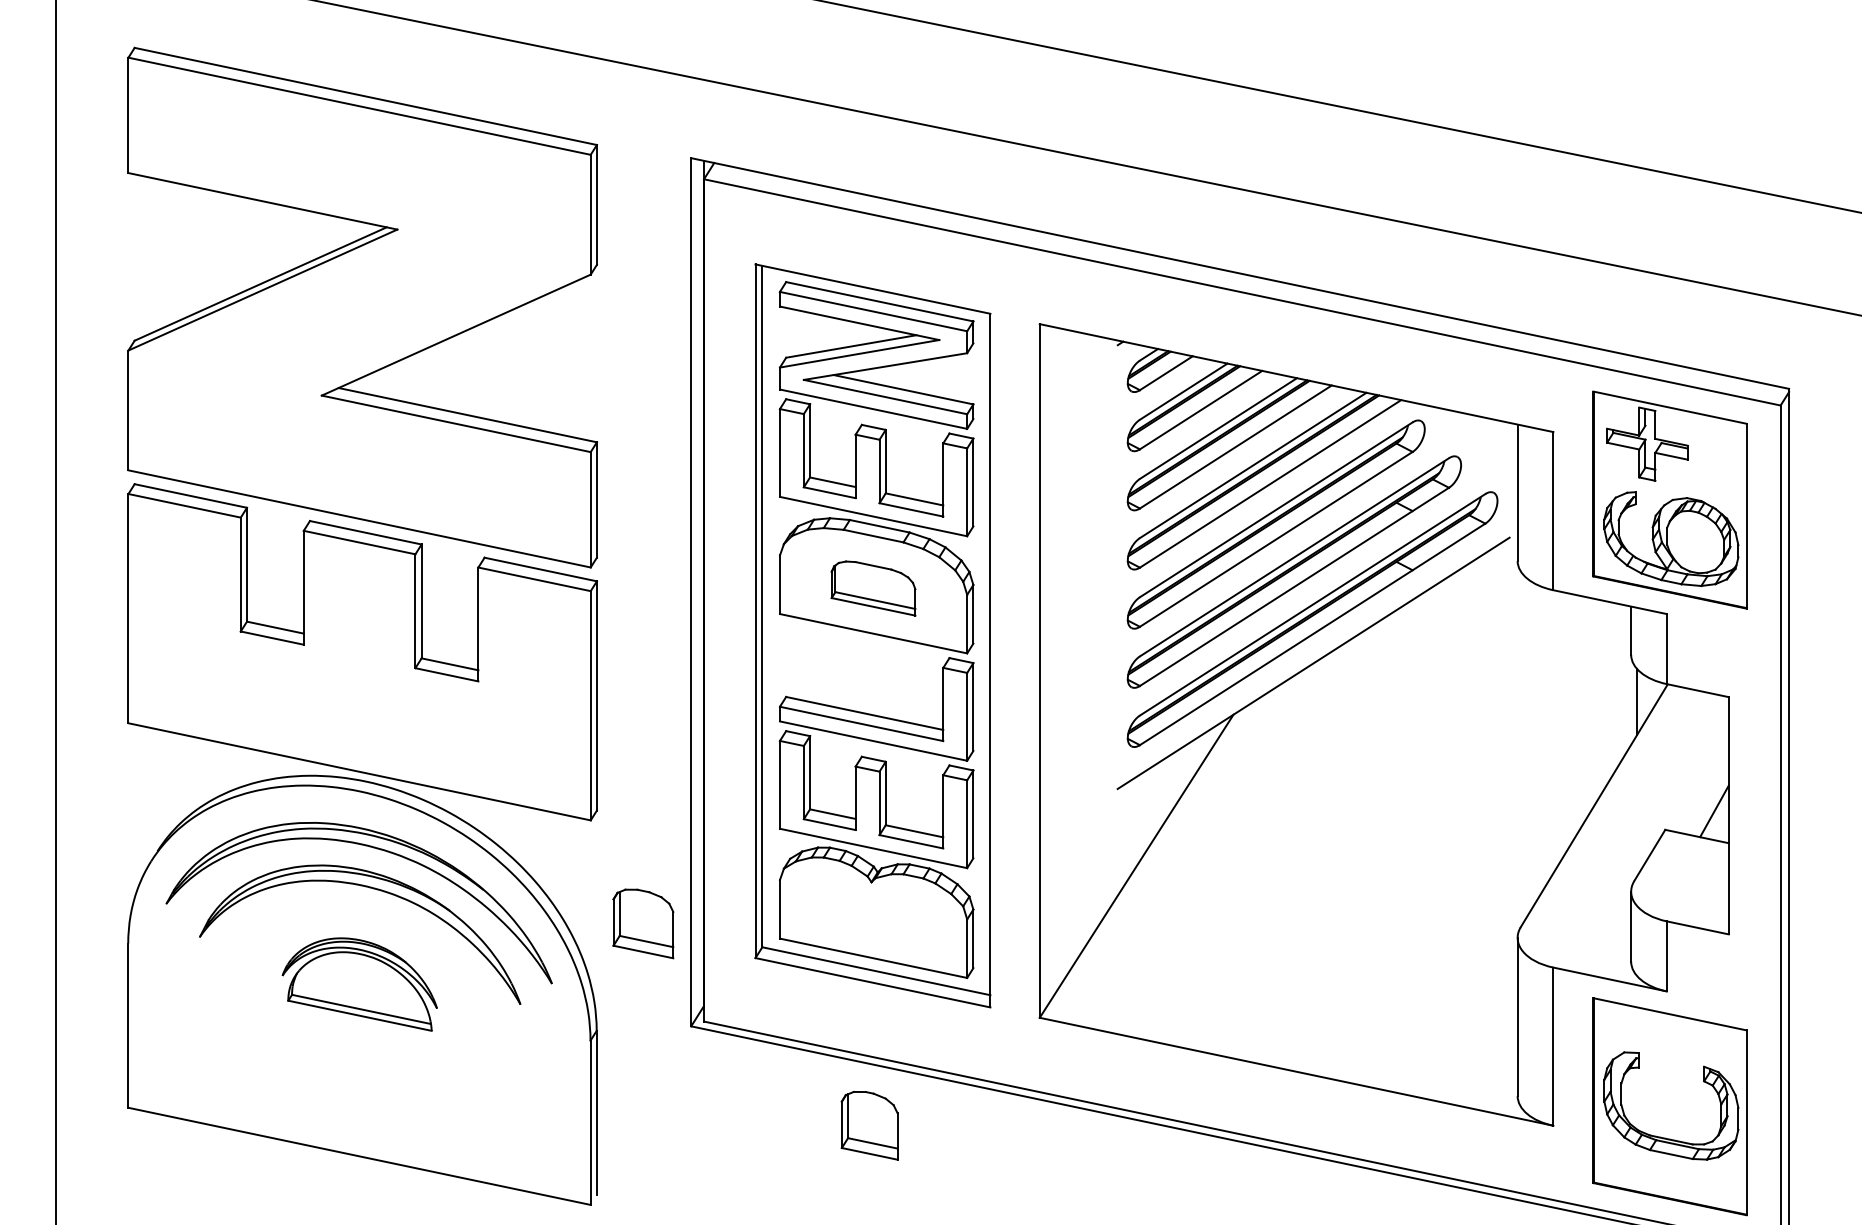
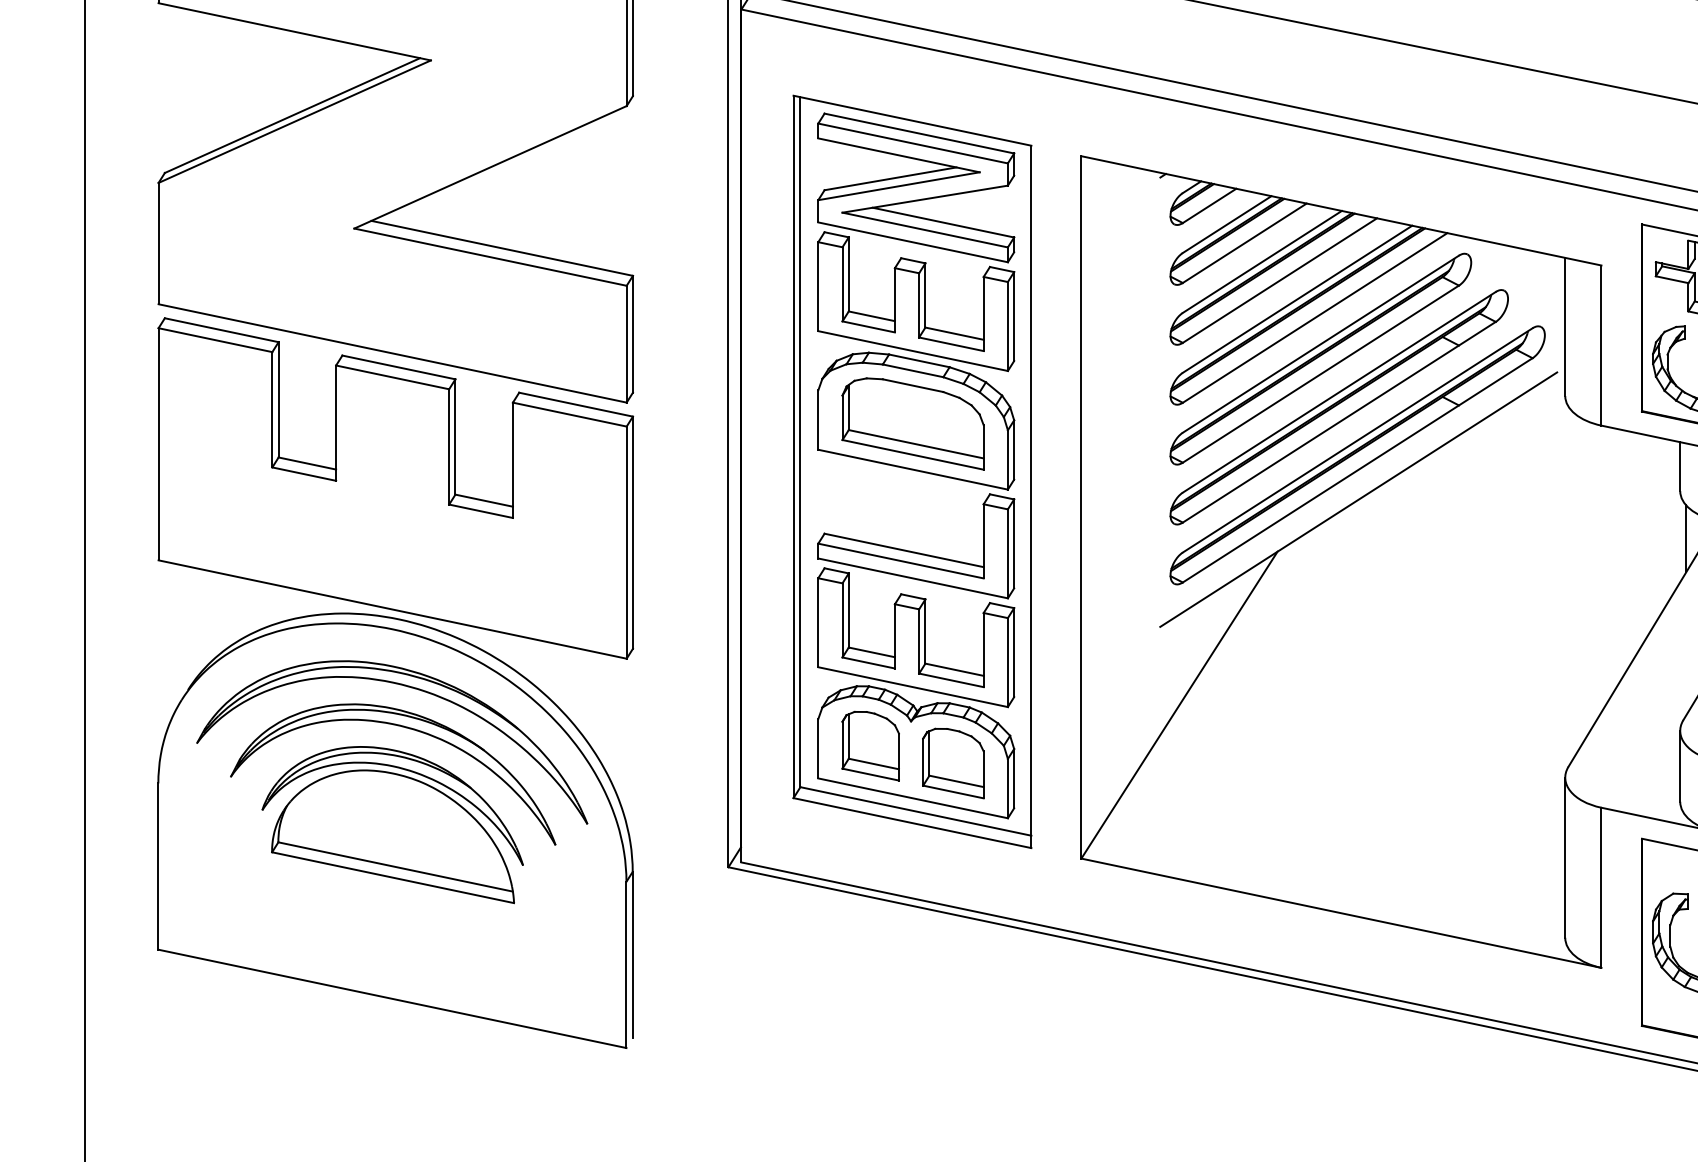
part: (873, 588) -> (913, 423), size x1.67
part: (643, 923) -> (953, 763), moved
part: (359, 984) -> (392, 824), size x1.67
part: (869, 1125) -> (870, 745), moved

